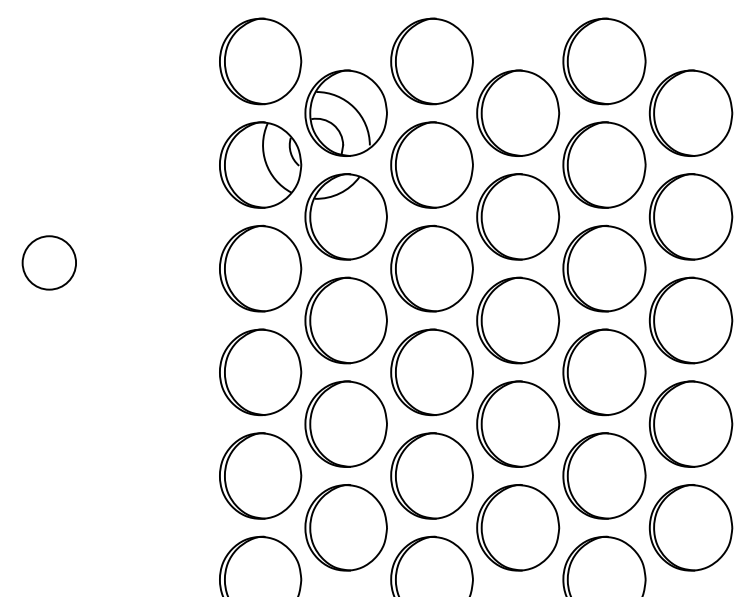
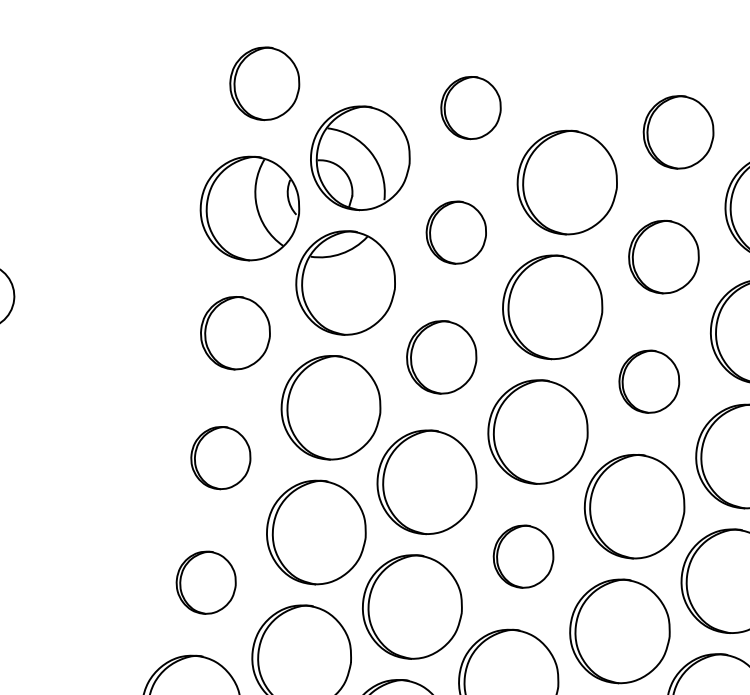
part: (260, 61) -> (264, 83), size x0.7
part: (431, 61) -> (470, 107), size x0.6
part: (604, 61) -> (678, 132), size x0.7
part: (431, 164) -> (455, 231), size x0.6
part: (604, 164) -> (664, 256), size x0.7
part: (260, 268) -> (235, 332), size x0.7
part: (431, 268) -> (441, 357), size x0.7
part: (604, 268) -> (649, 381), size x0.6
part: (260, 372) -> (220, 458), size x0.6
part: (518, 423) -> (523, 555), size x0.6
part: (260, 475) -> (206, 582), size x0.6

